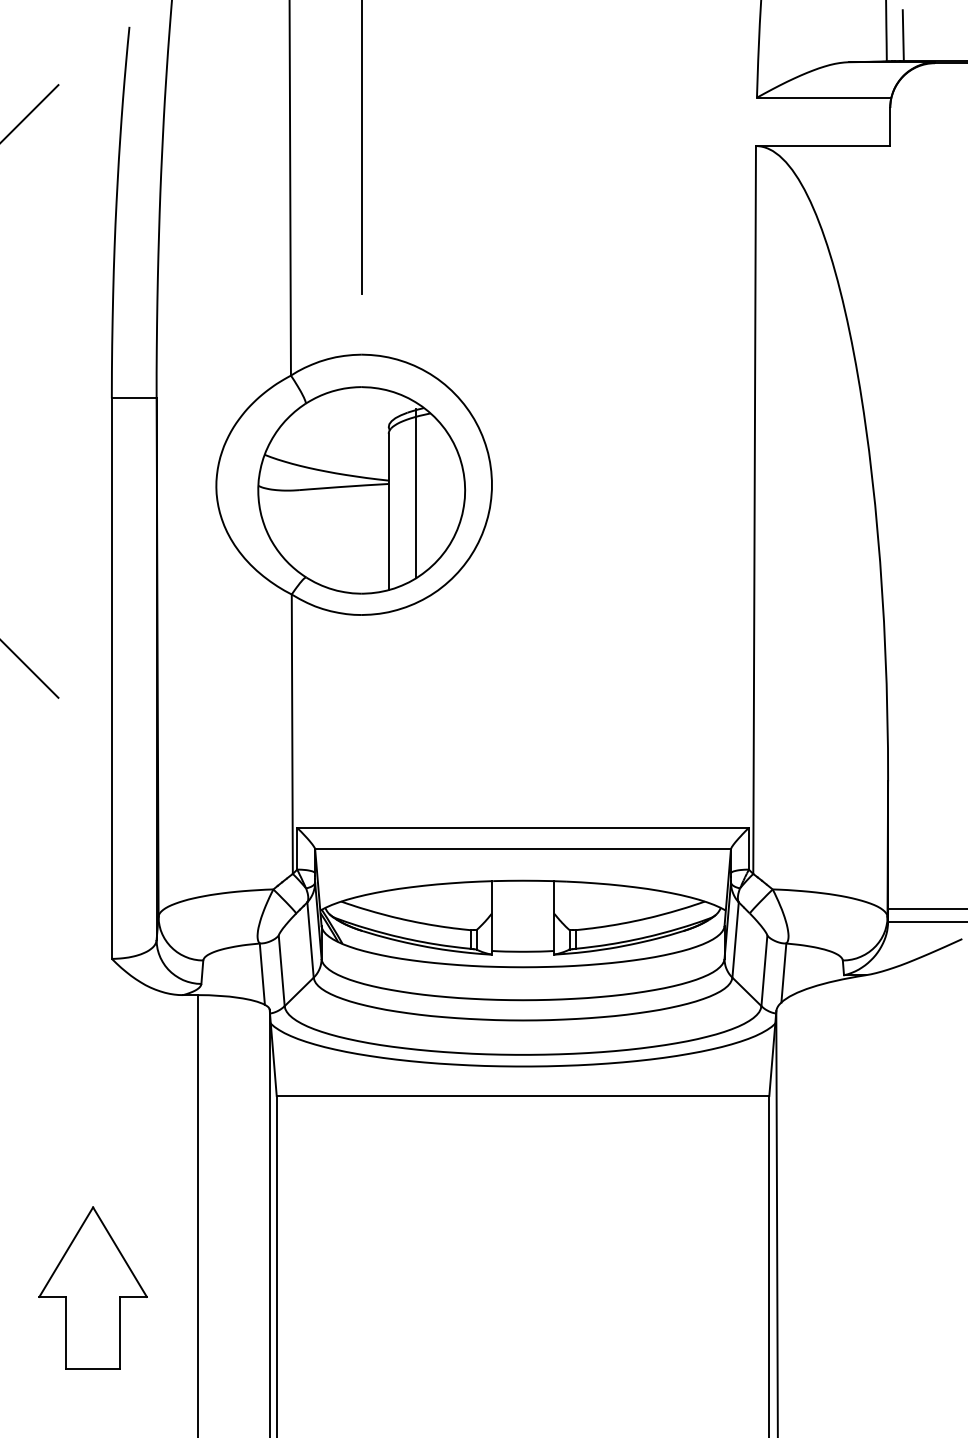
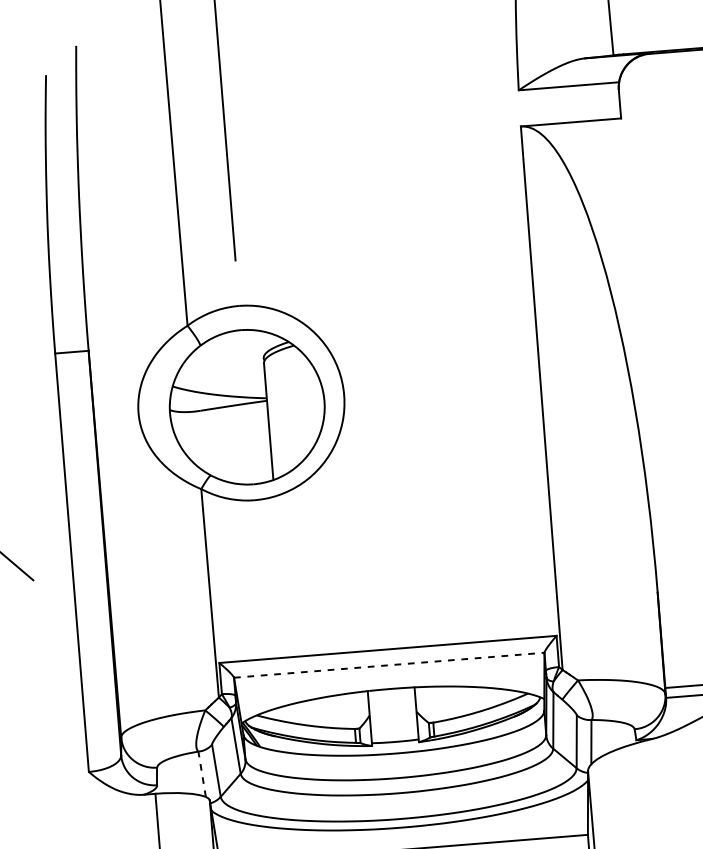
line: (902, 35) -> (623, 35), removed
line: (416, 493) -> (288, 406), removed
line: (523, 849) -> (389, 665), solid -> dashed
line: (262, 974) -> (202, 774), solid -> dashed

